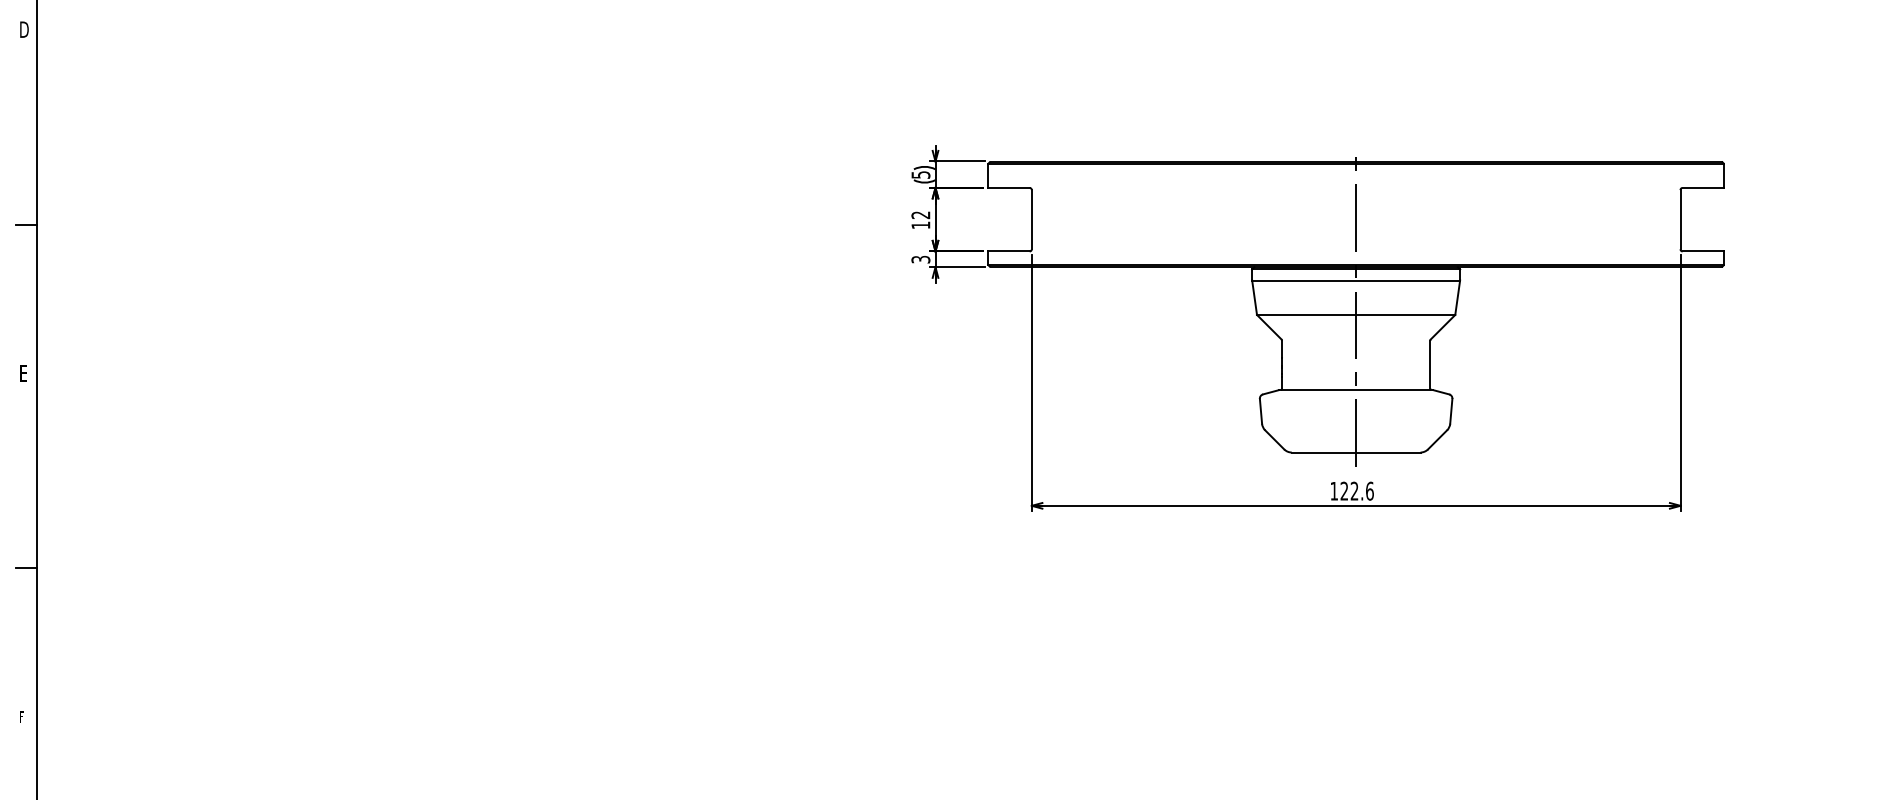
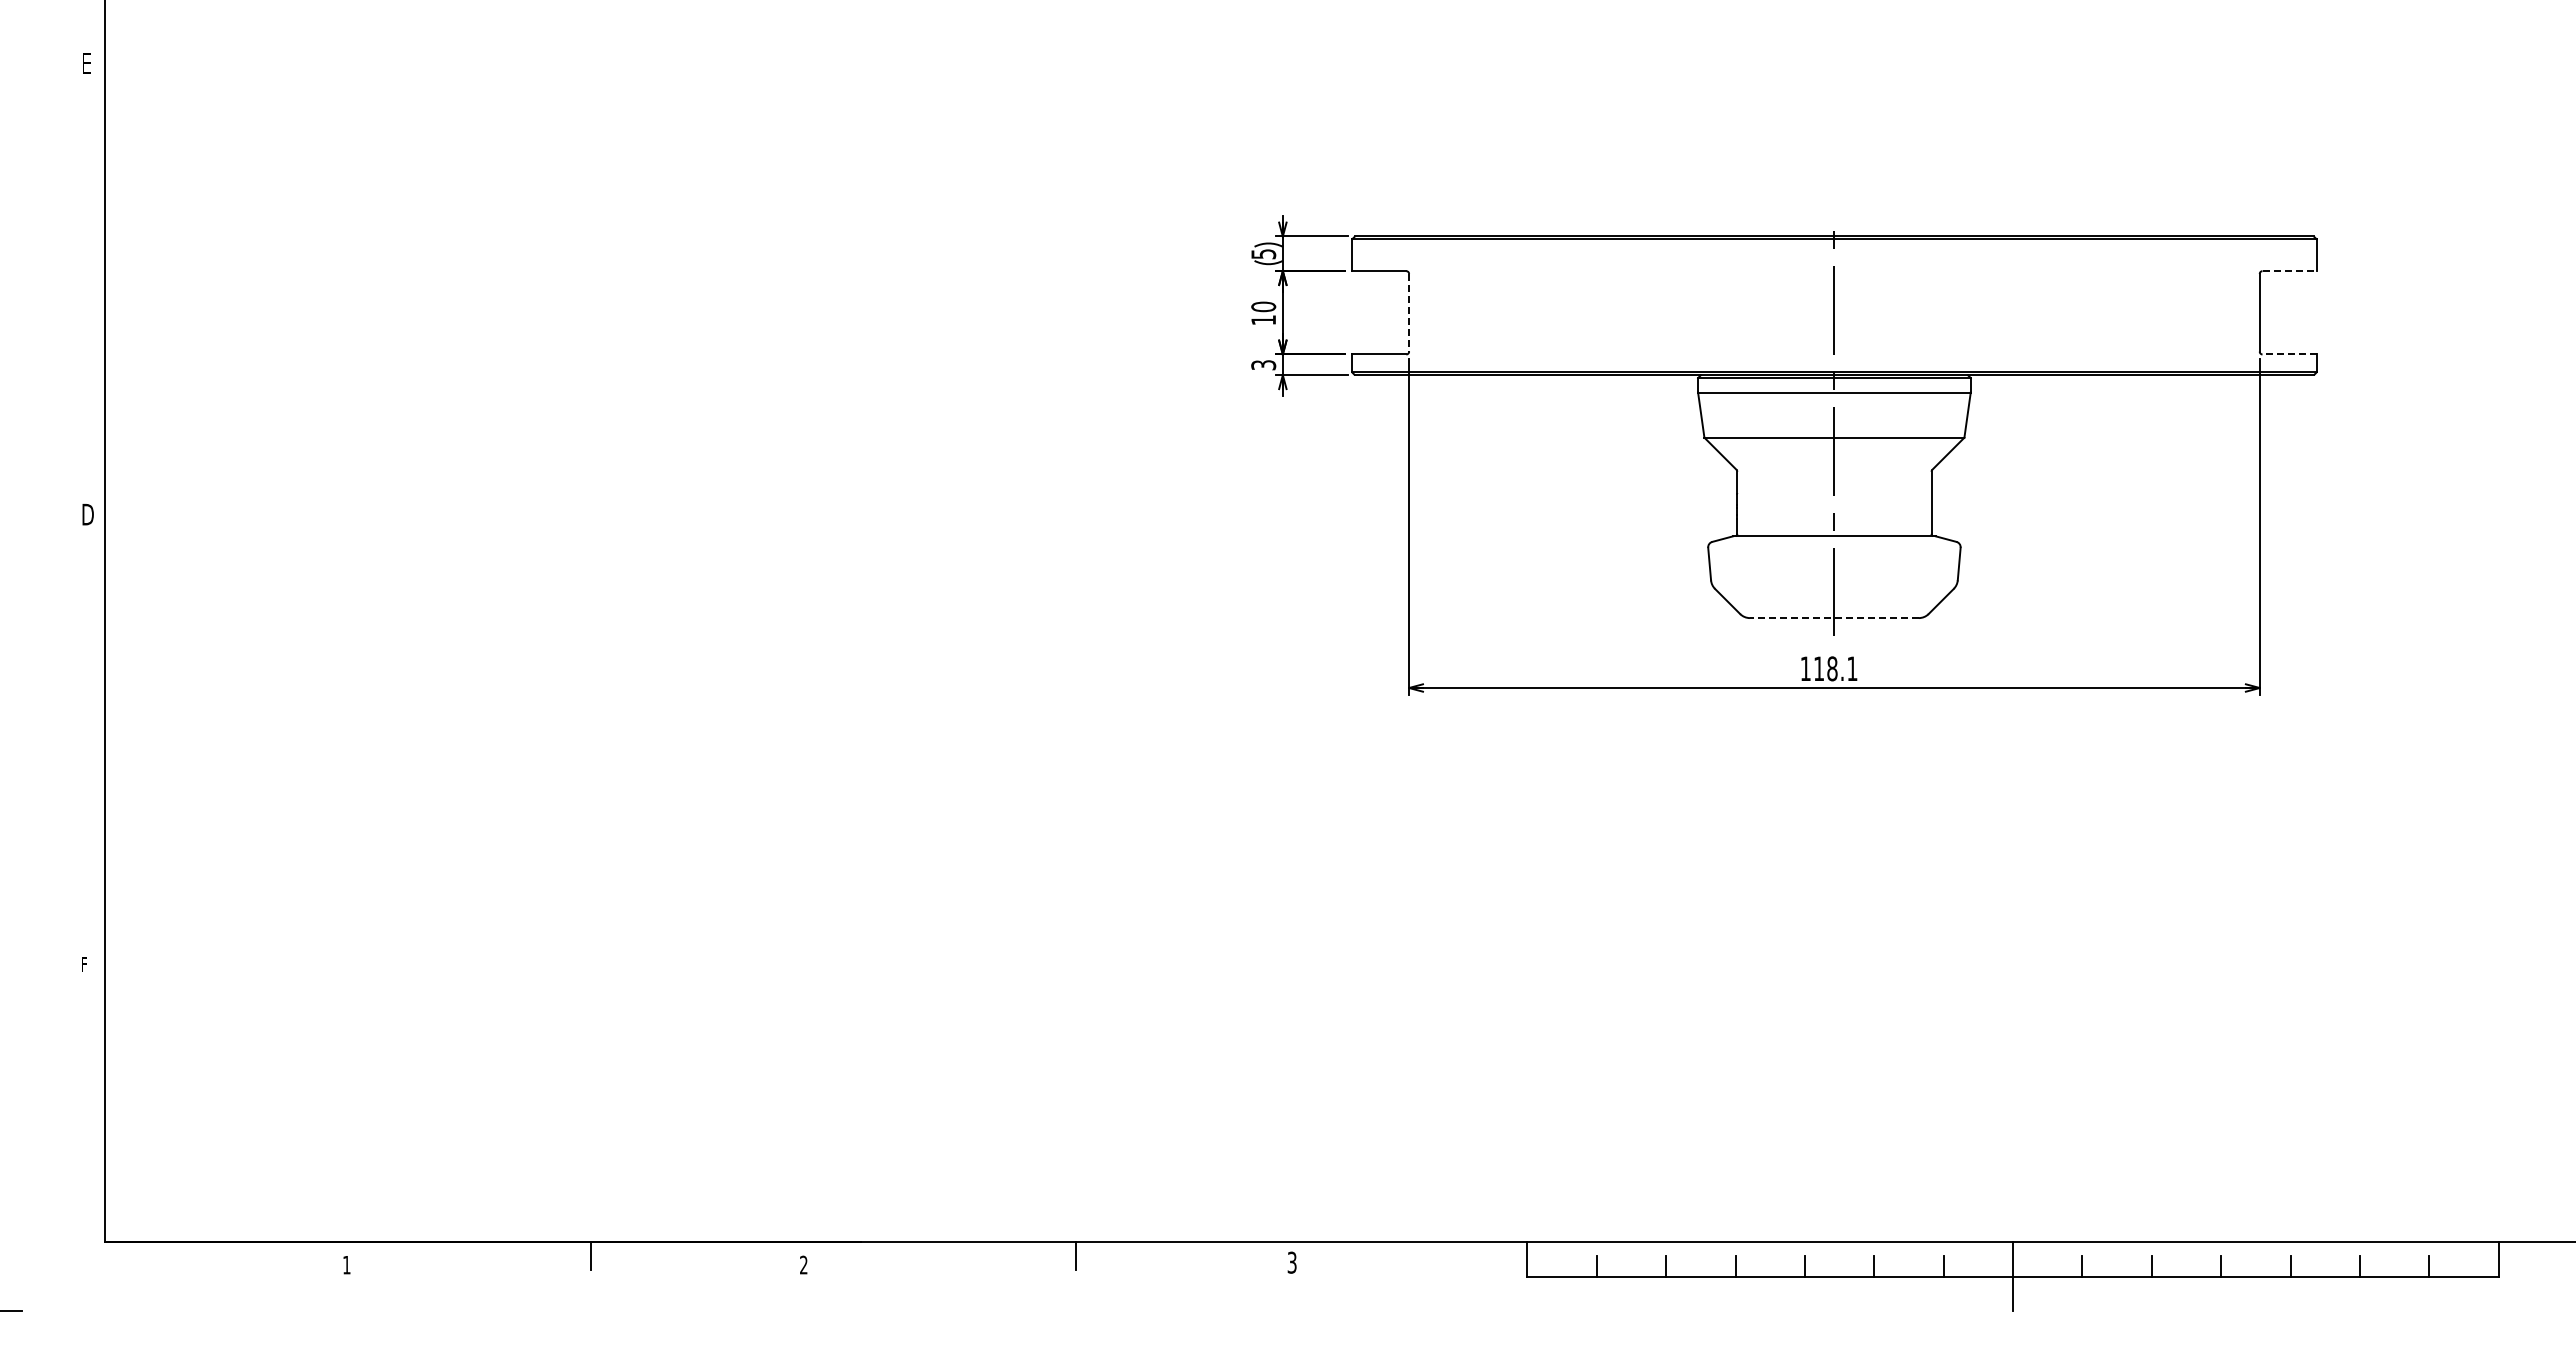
text: (23, 29) -> (87, 63), D -> E
line: (1703, 188) -> (2290, 271), solid -> dashed
text: (920, 214) -> (1263, 306), 12 -> 10
line: (1032, 219) -> (1409, 312), solid -> dashed
line: (26, 224) -> (91, 319), removed
line: (1703, 251) -> (2289, 354), solid -> dashed
text: (23, 373) -> (87, 514), E -> D
line: (1355, 452) -> (1833, 618), solid -> dashed
text: (1356, 490) -> (1835, 668), 122.6 -> 118.1
line: (26, 568) -> (91, 770), removed

